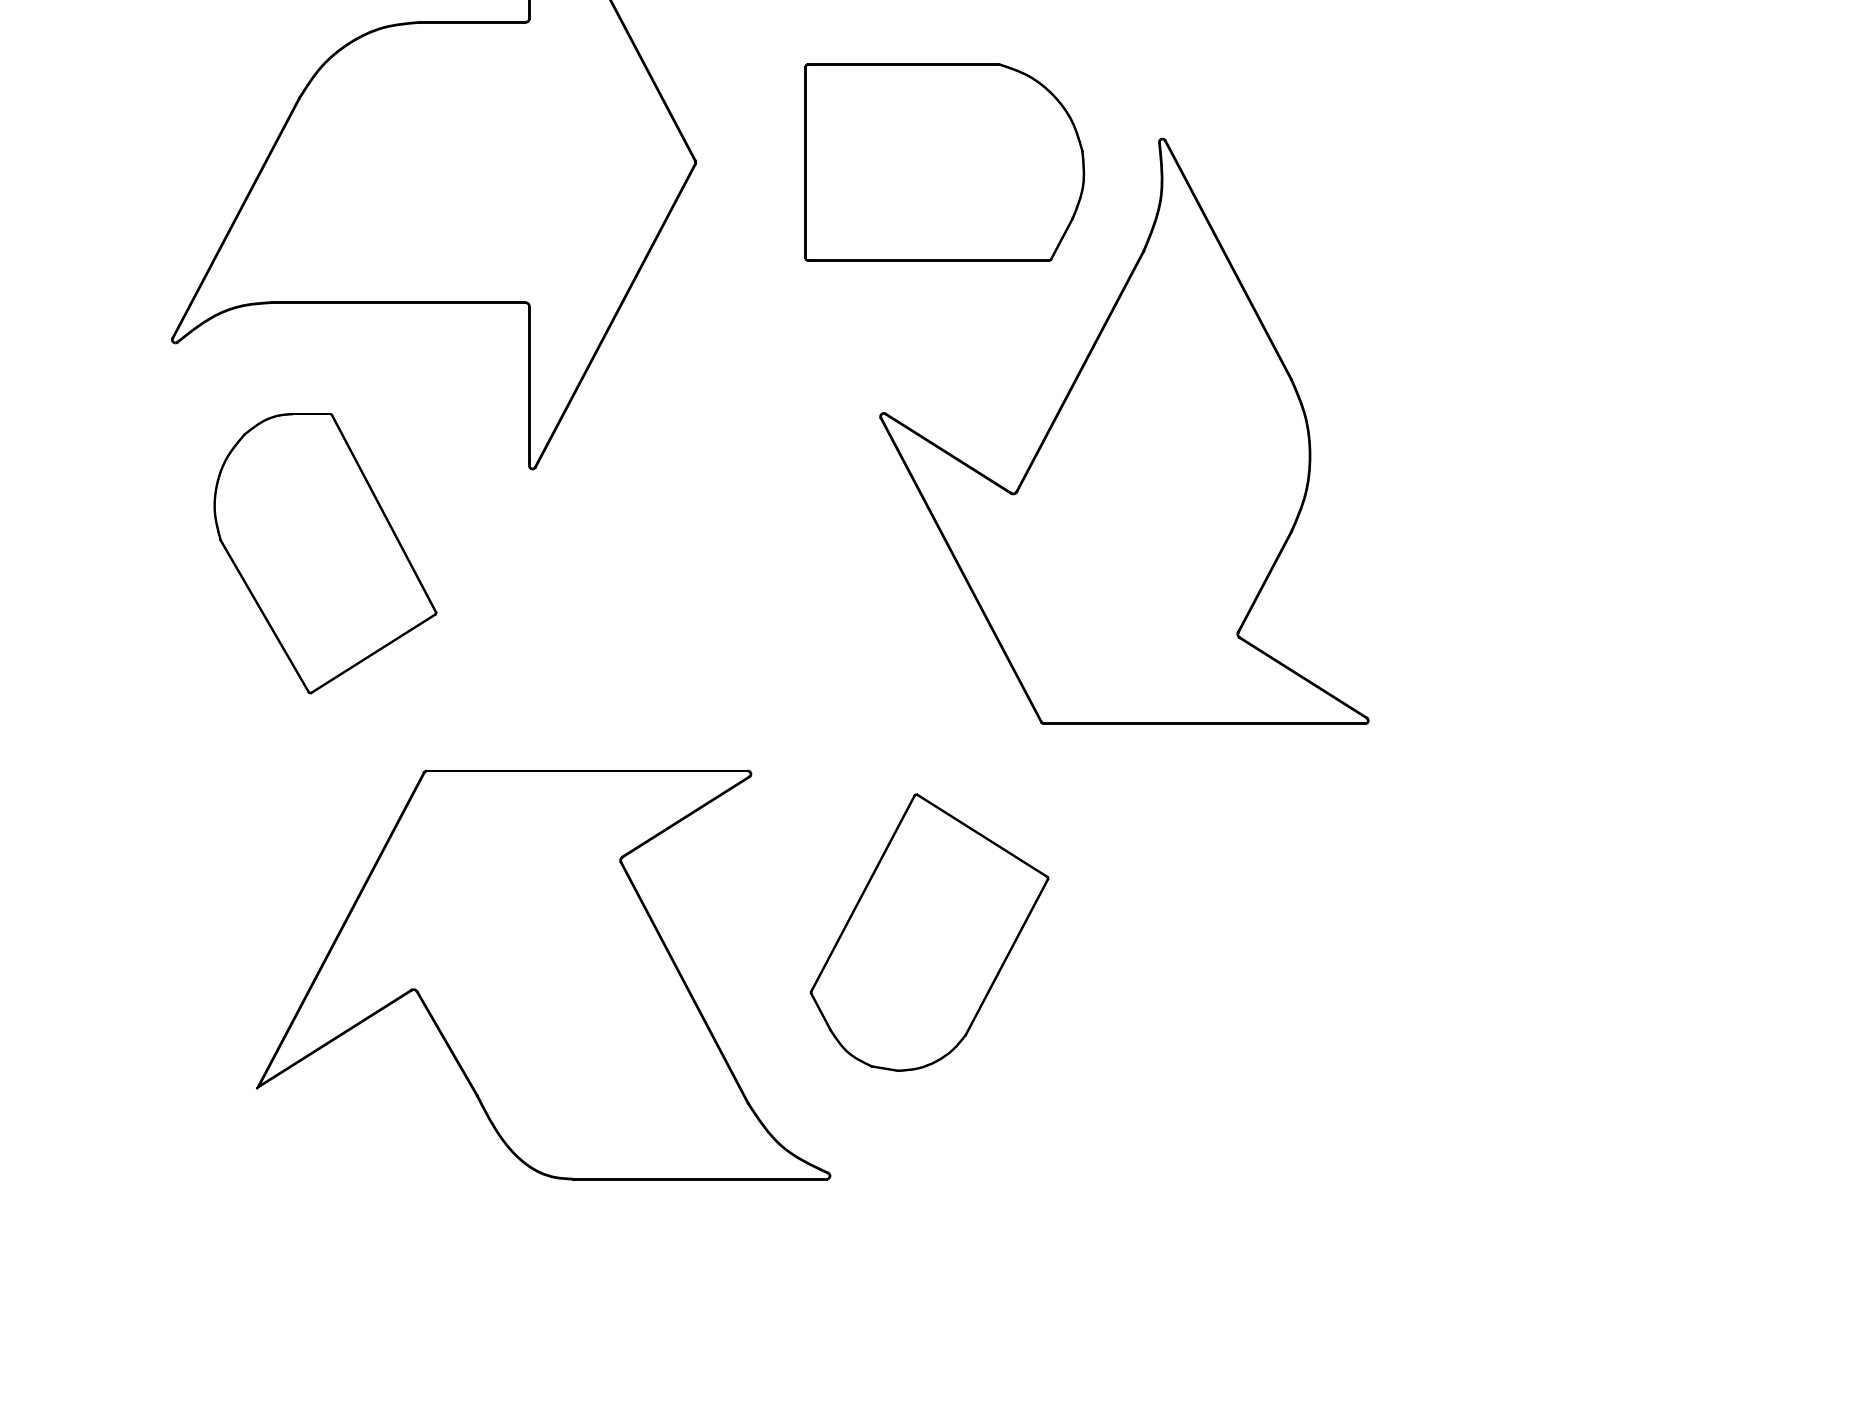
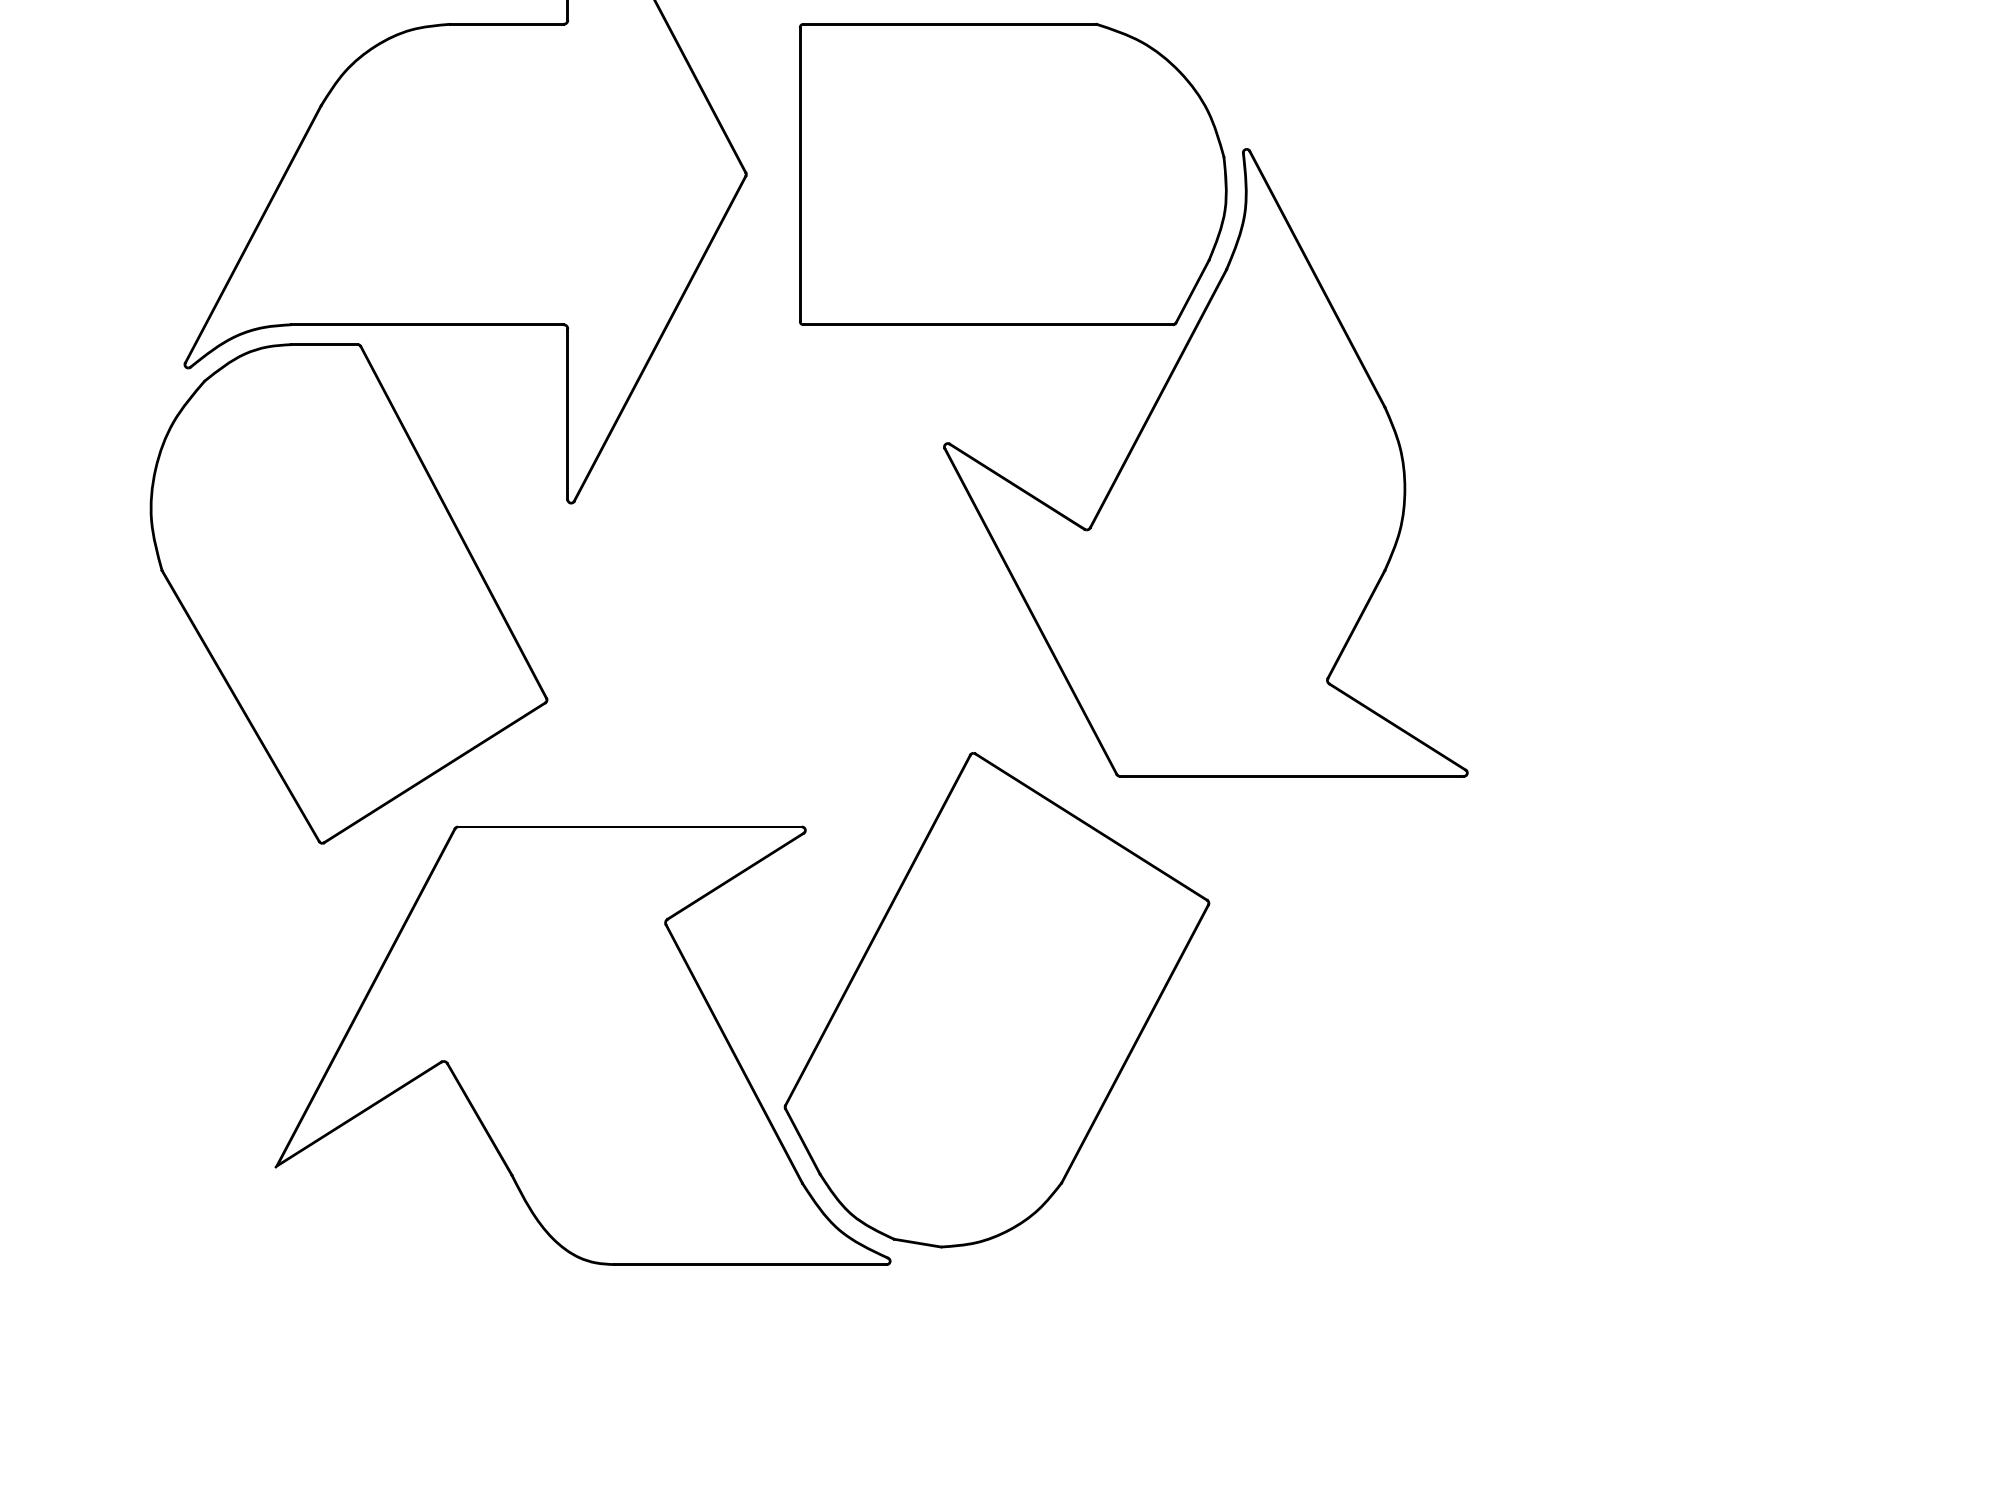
part: (944, 162) -> (1012, 174), size x1.43
part: (325, 553) -> (349, 593), size x1.67
part: (929, 932) -> (996, 1000), size x1.67

